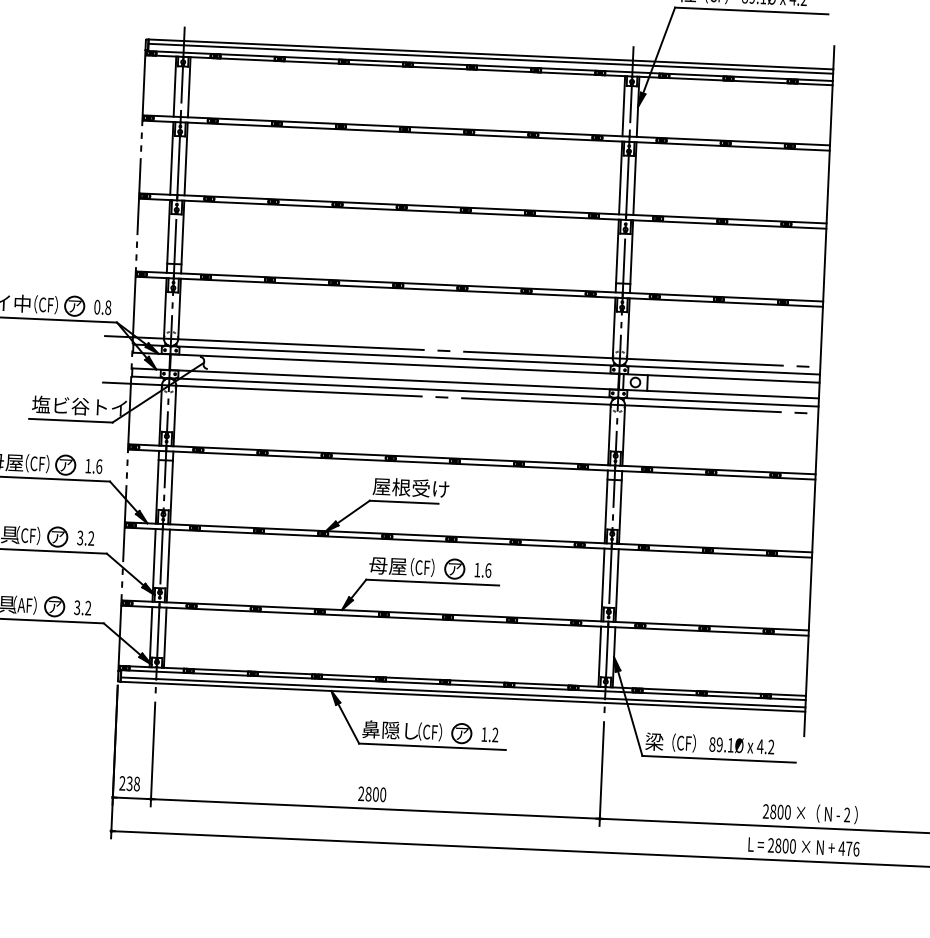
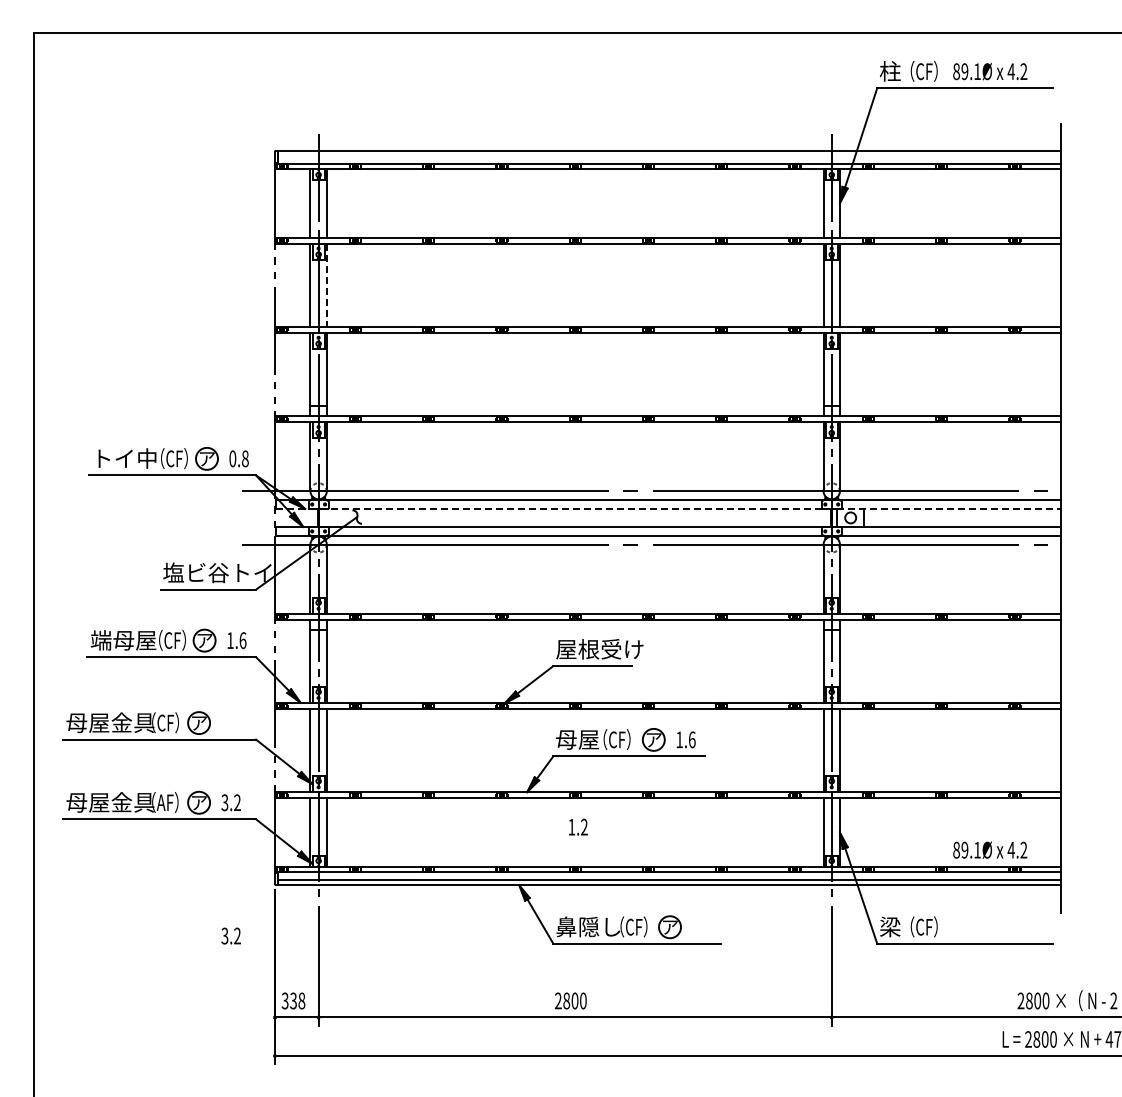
line: (490, 58) -> (669, 155), removed
line: (185, 159) -> (326, 285), solid -> dashed
line: (476, 367) -> (668, 508), solid -> dashed
text: (85, 537) -> (230, 935), moved
text: (490, 734) -> (578, 826), moved
text: (742, 745) -> (990, 849), moved
text: (121, 783) -> (284, 1001), 238 -> 338

